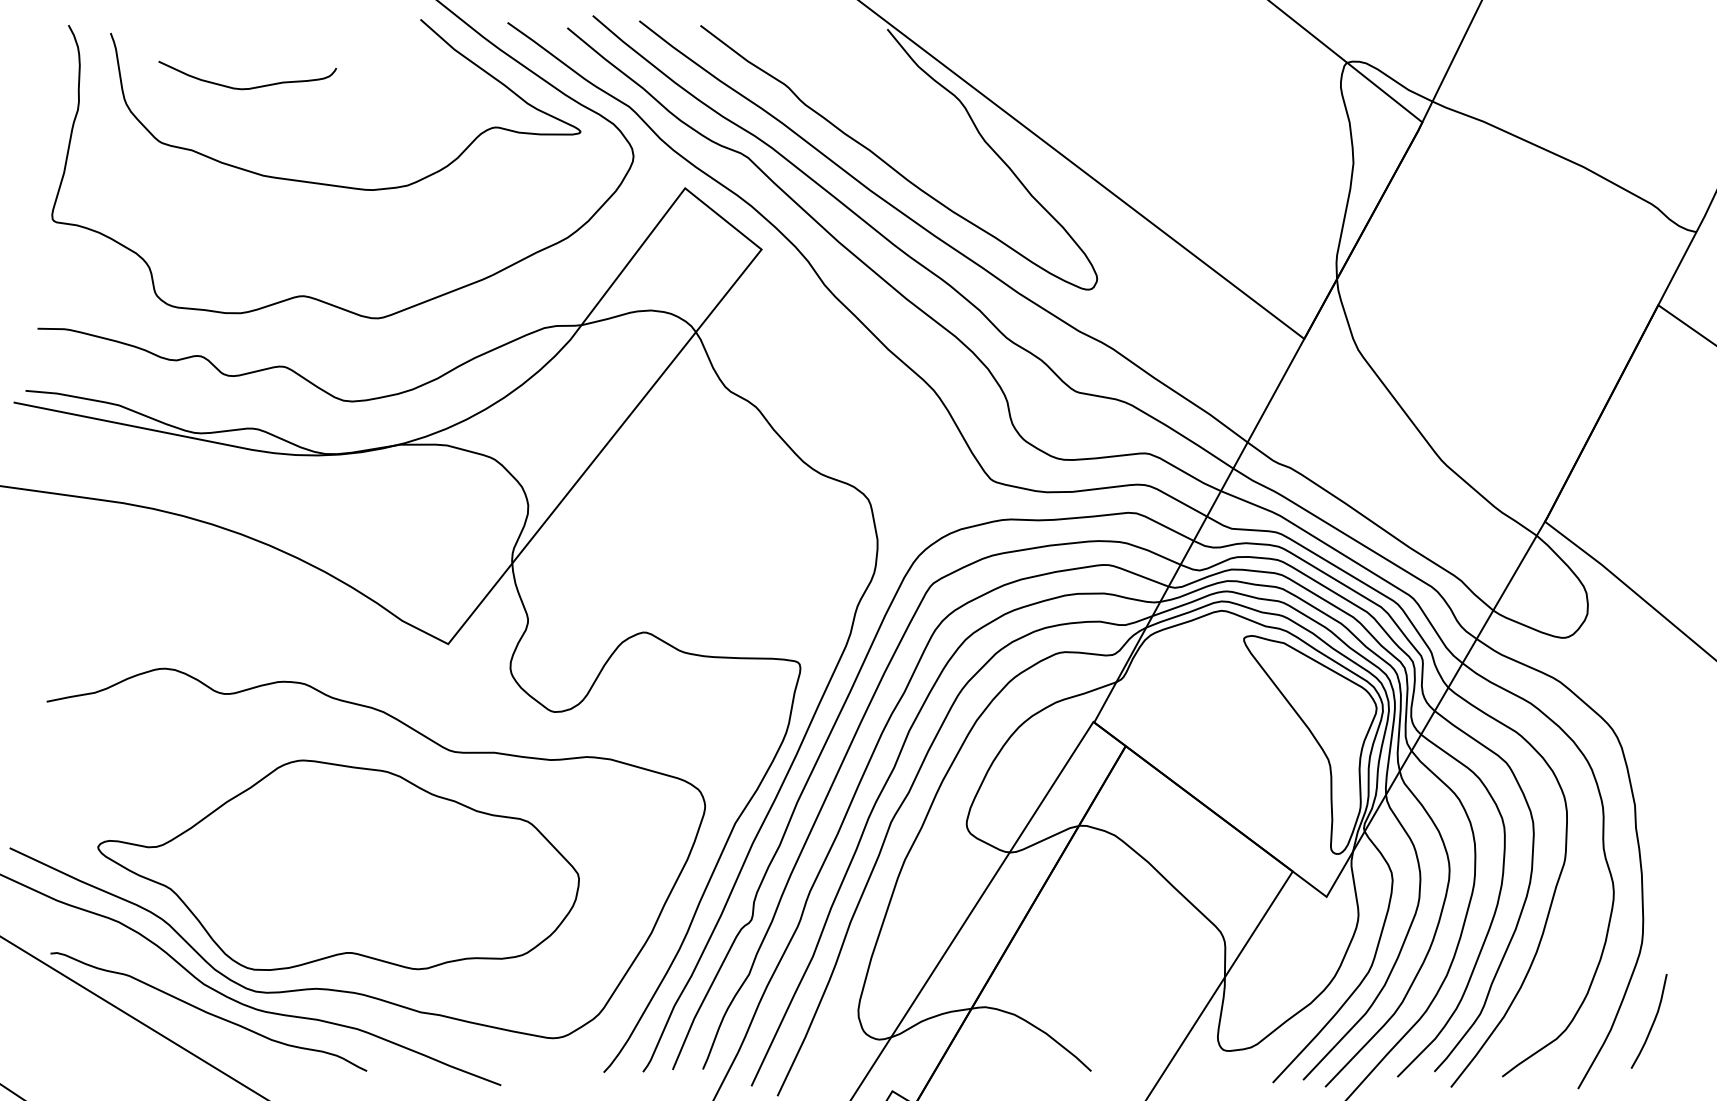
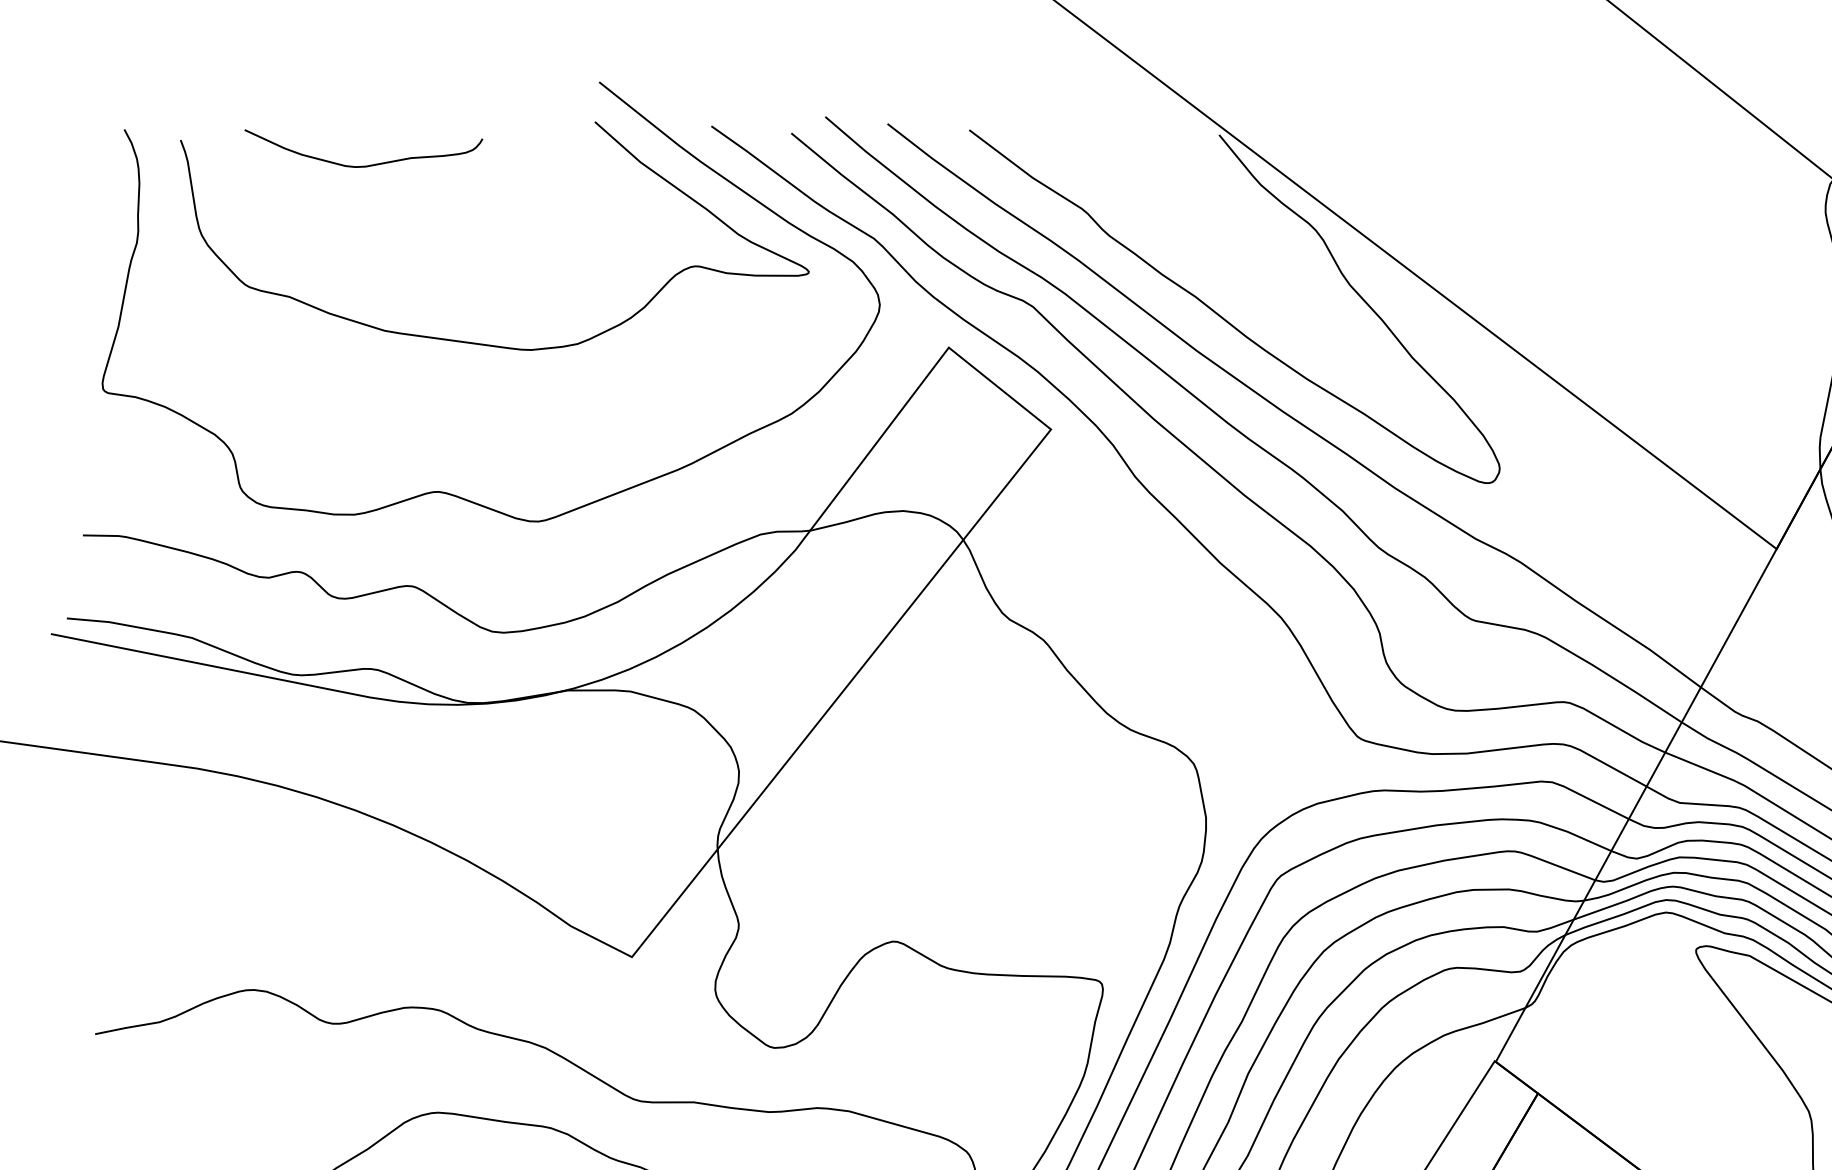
curve: (249, 87) -> (366, 164), moved

